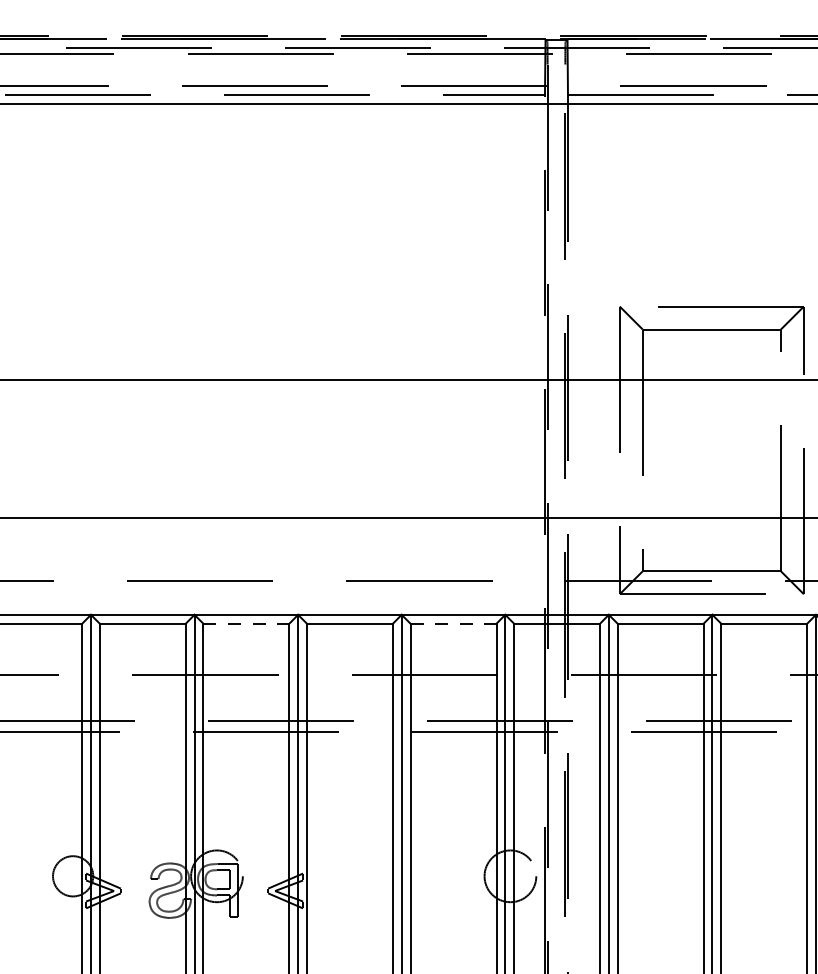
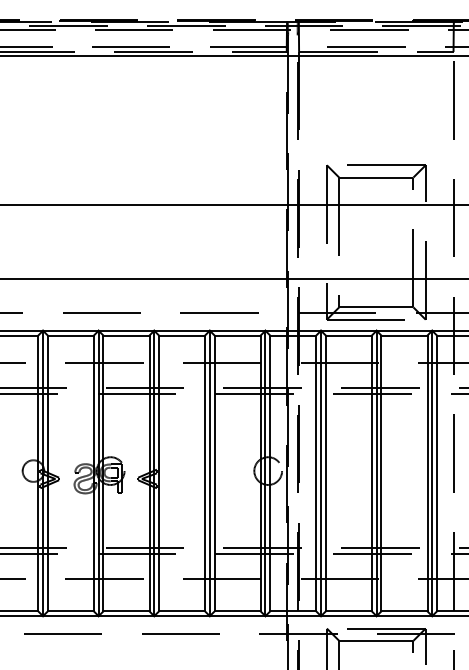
line: (246, 623) -> (126, 335), dashed -> solid
line: (455, 623) -> (238, 335), dashed -> solid

